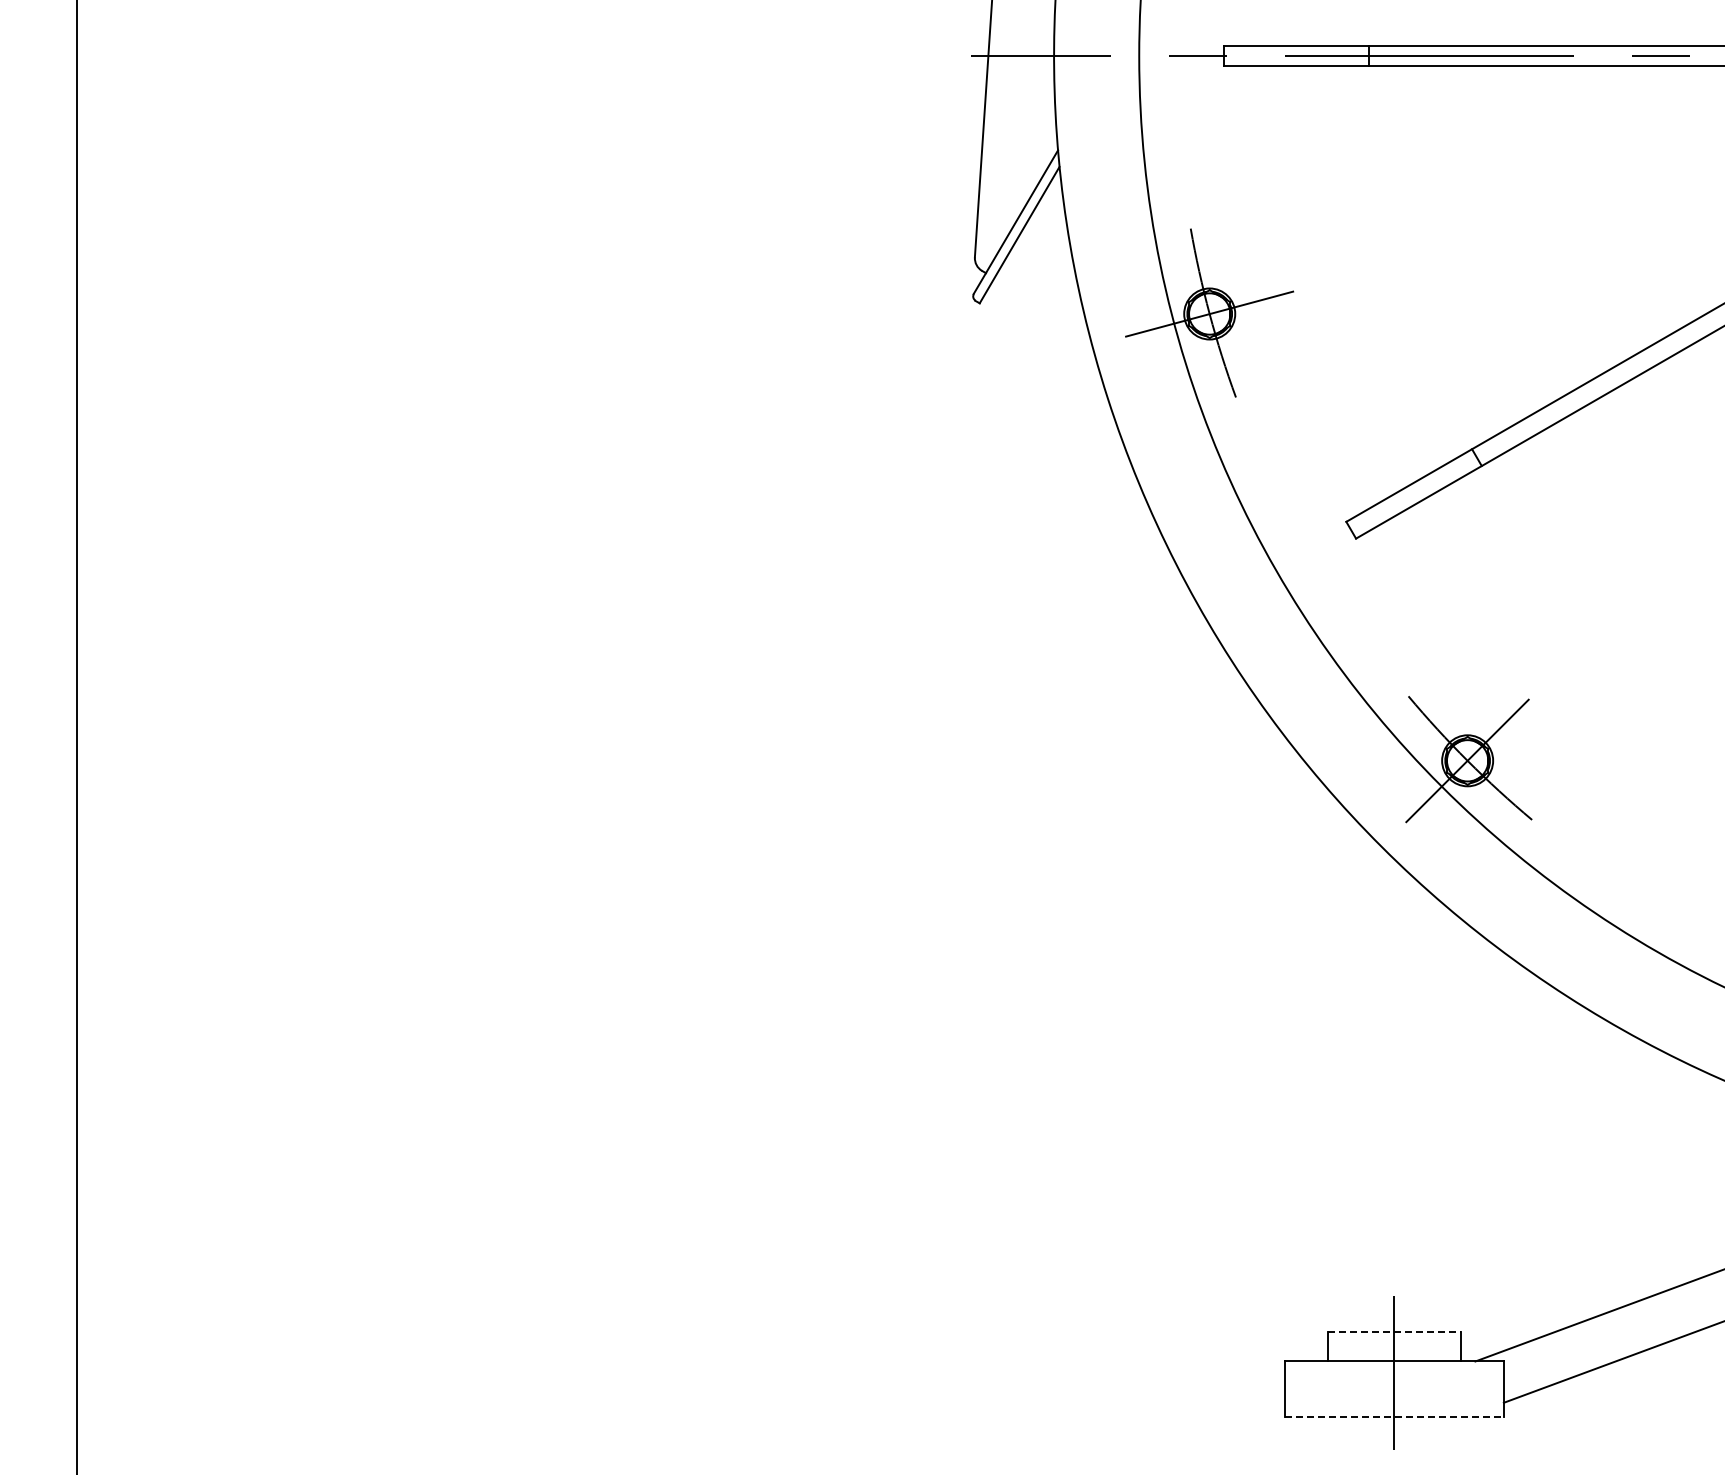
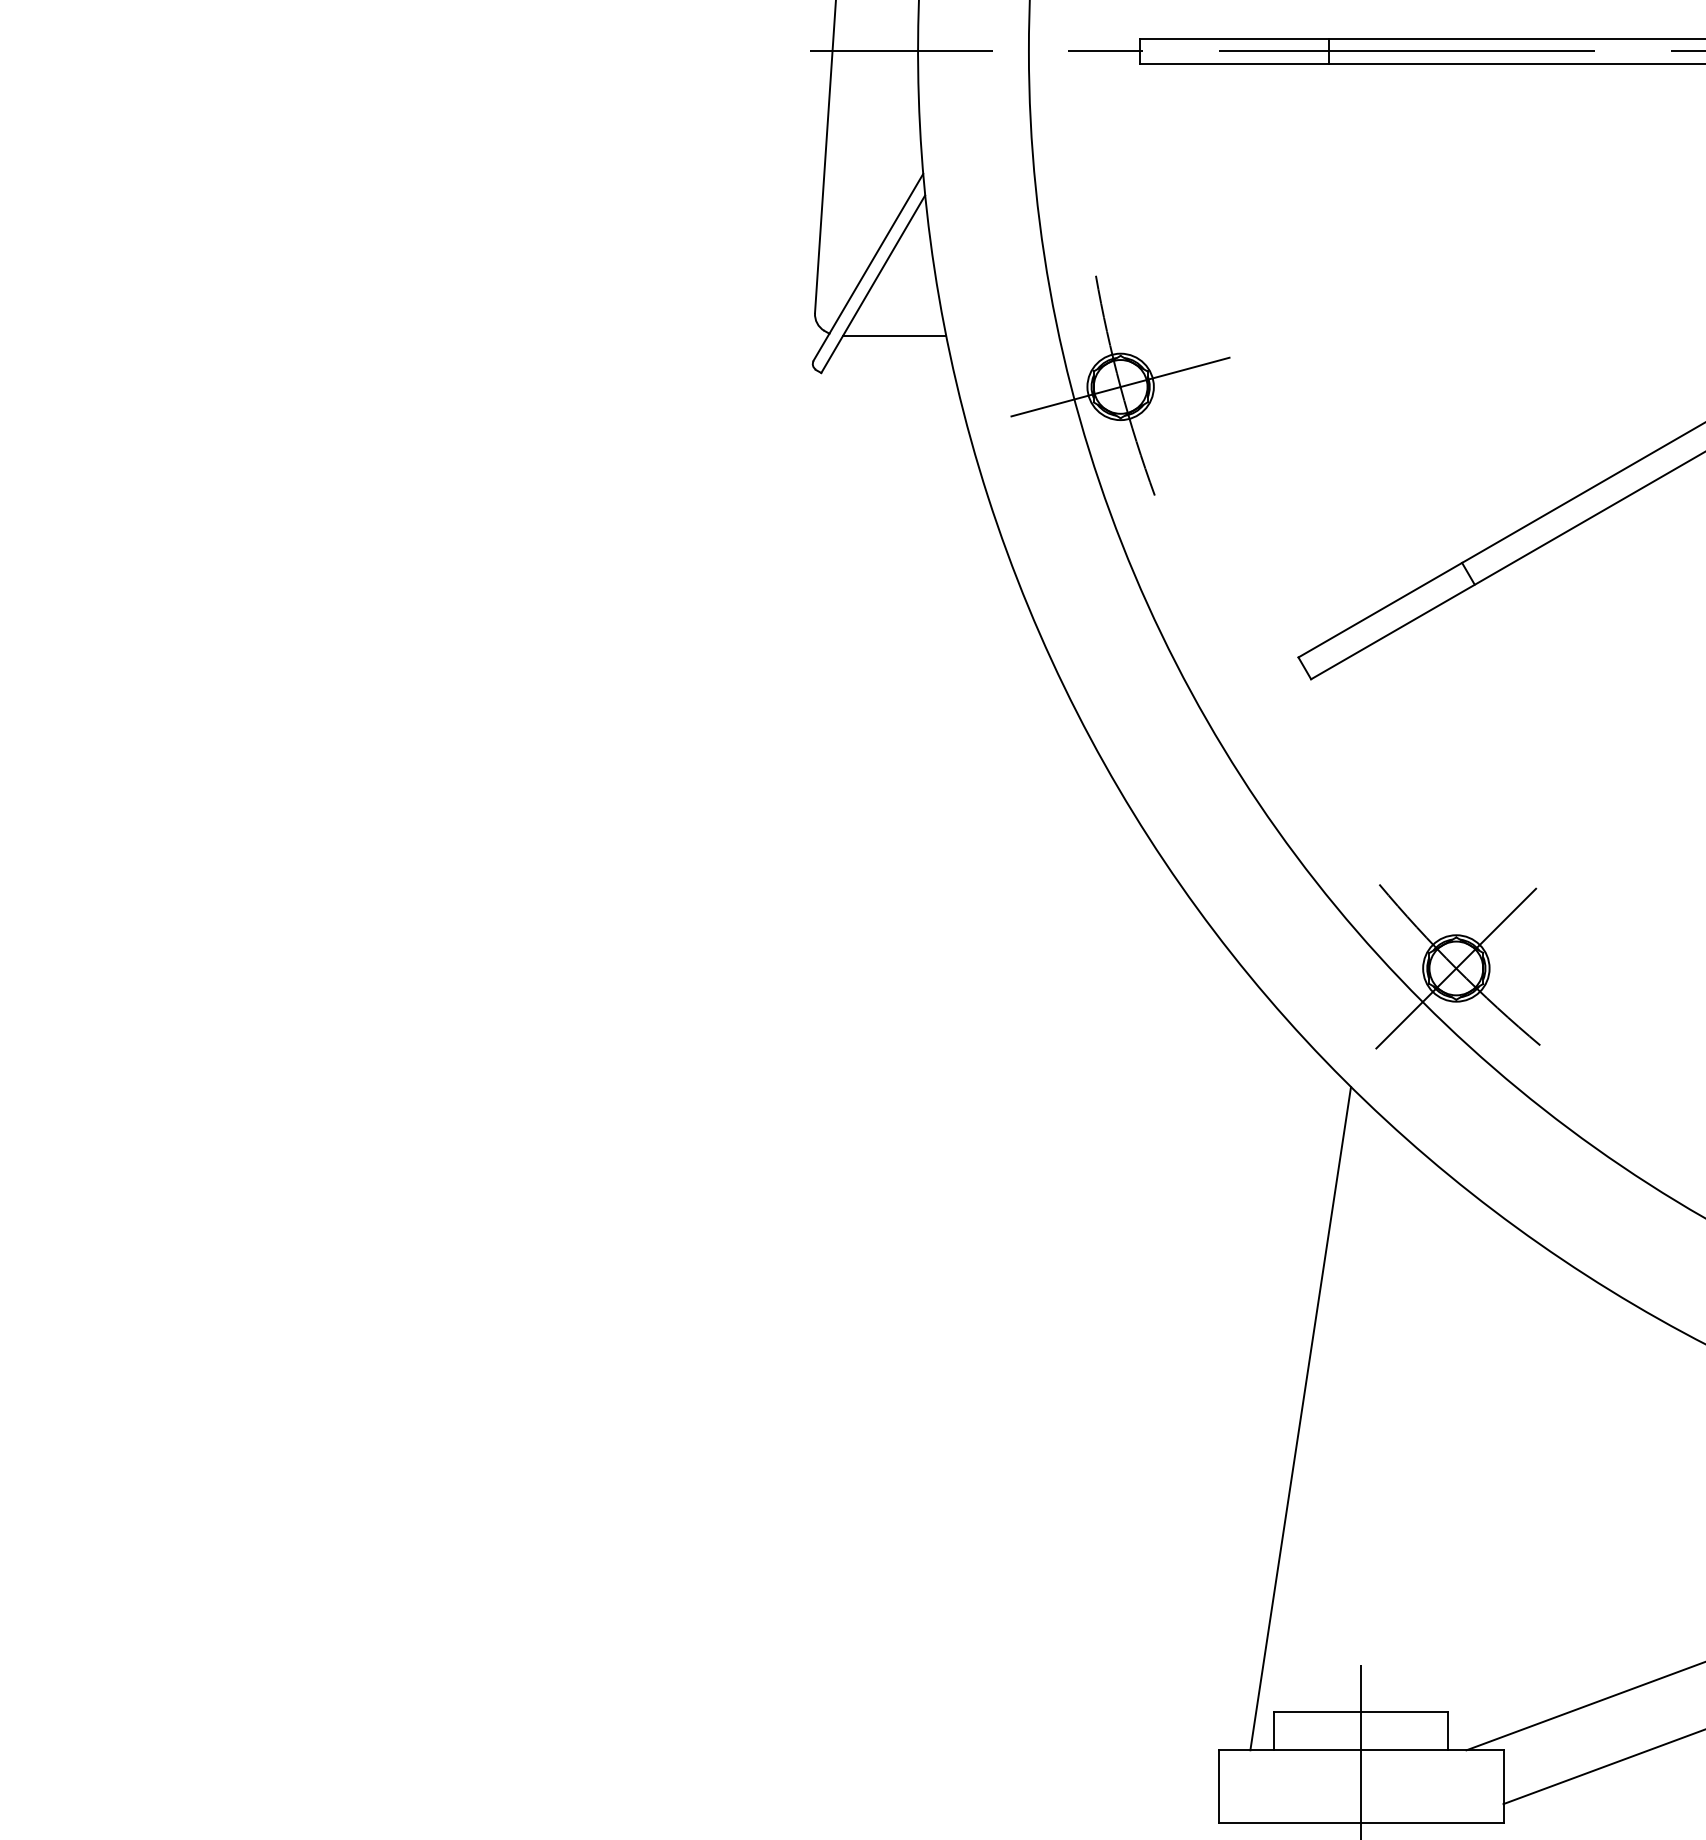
line: (1035, 274) -> (893, 335), added
line: (1347, 1106) -> (1299, 1418), added
line: (1394, 1332) -> (1361, 1712), dashed -> solid
line: (1394, 1417) -> (1361, 1823), dashed -> solid

